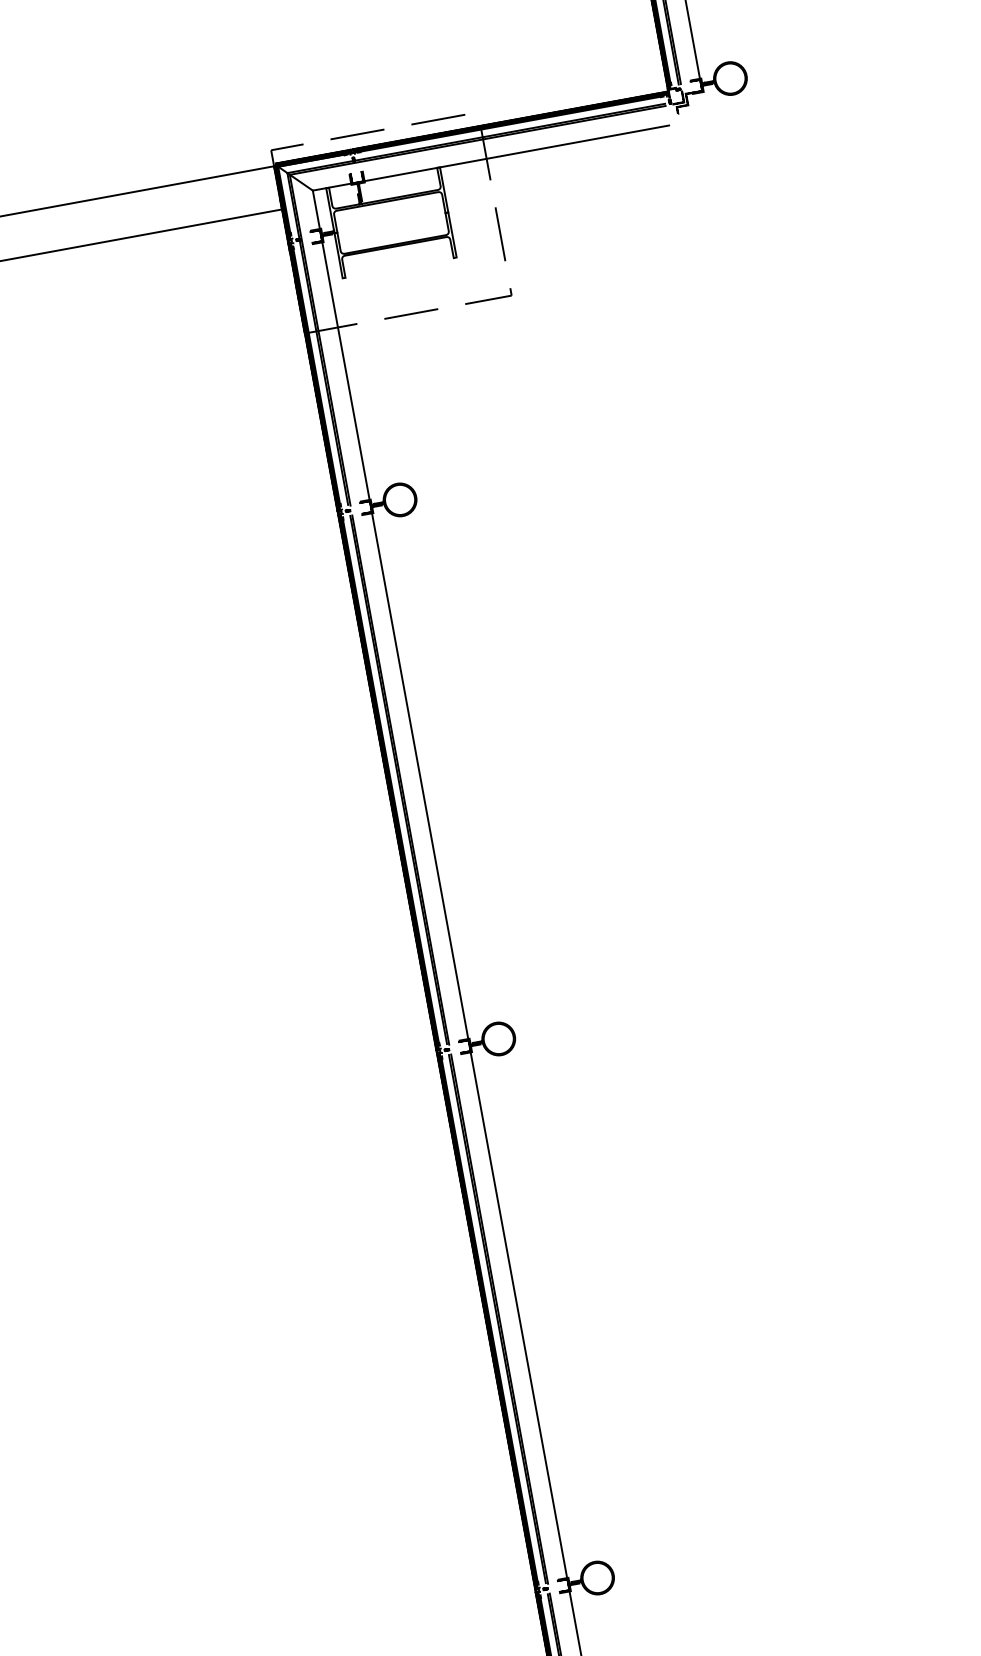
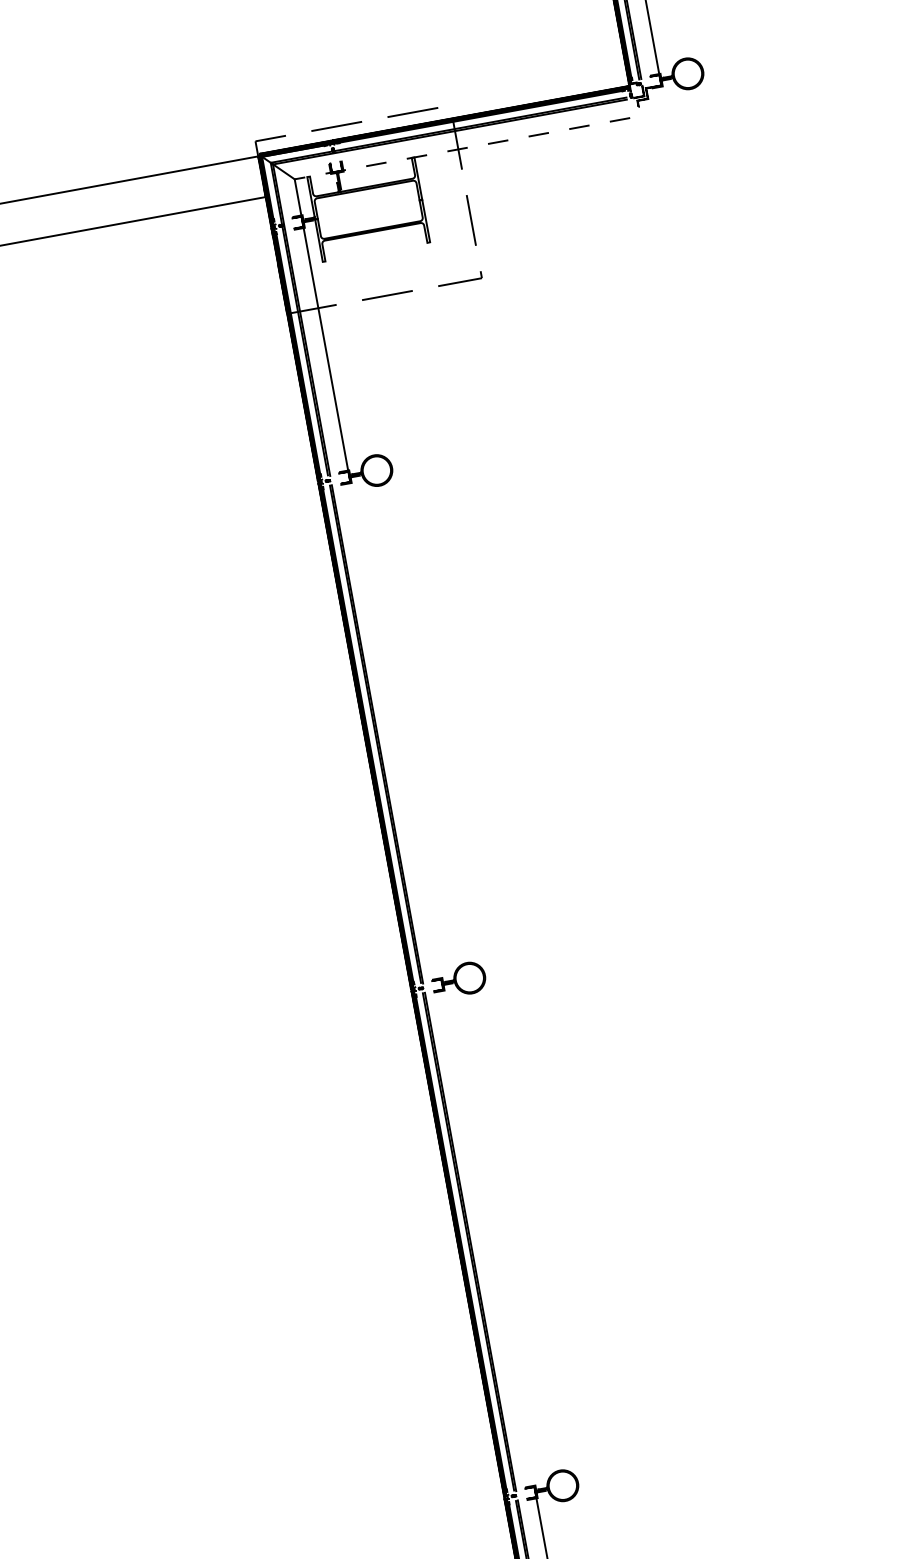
line: (489, 157) -> (461, 148), solid -> dashed
line: (419, 775) -> (395, 730), removed
line: (518, 1314) -> (488, 1237), removed

